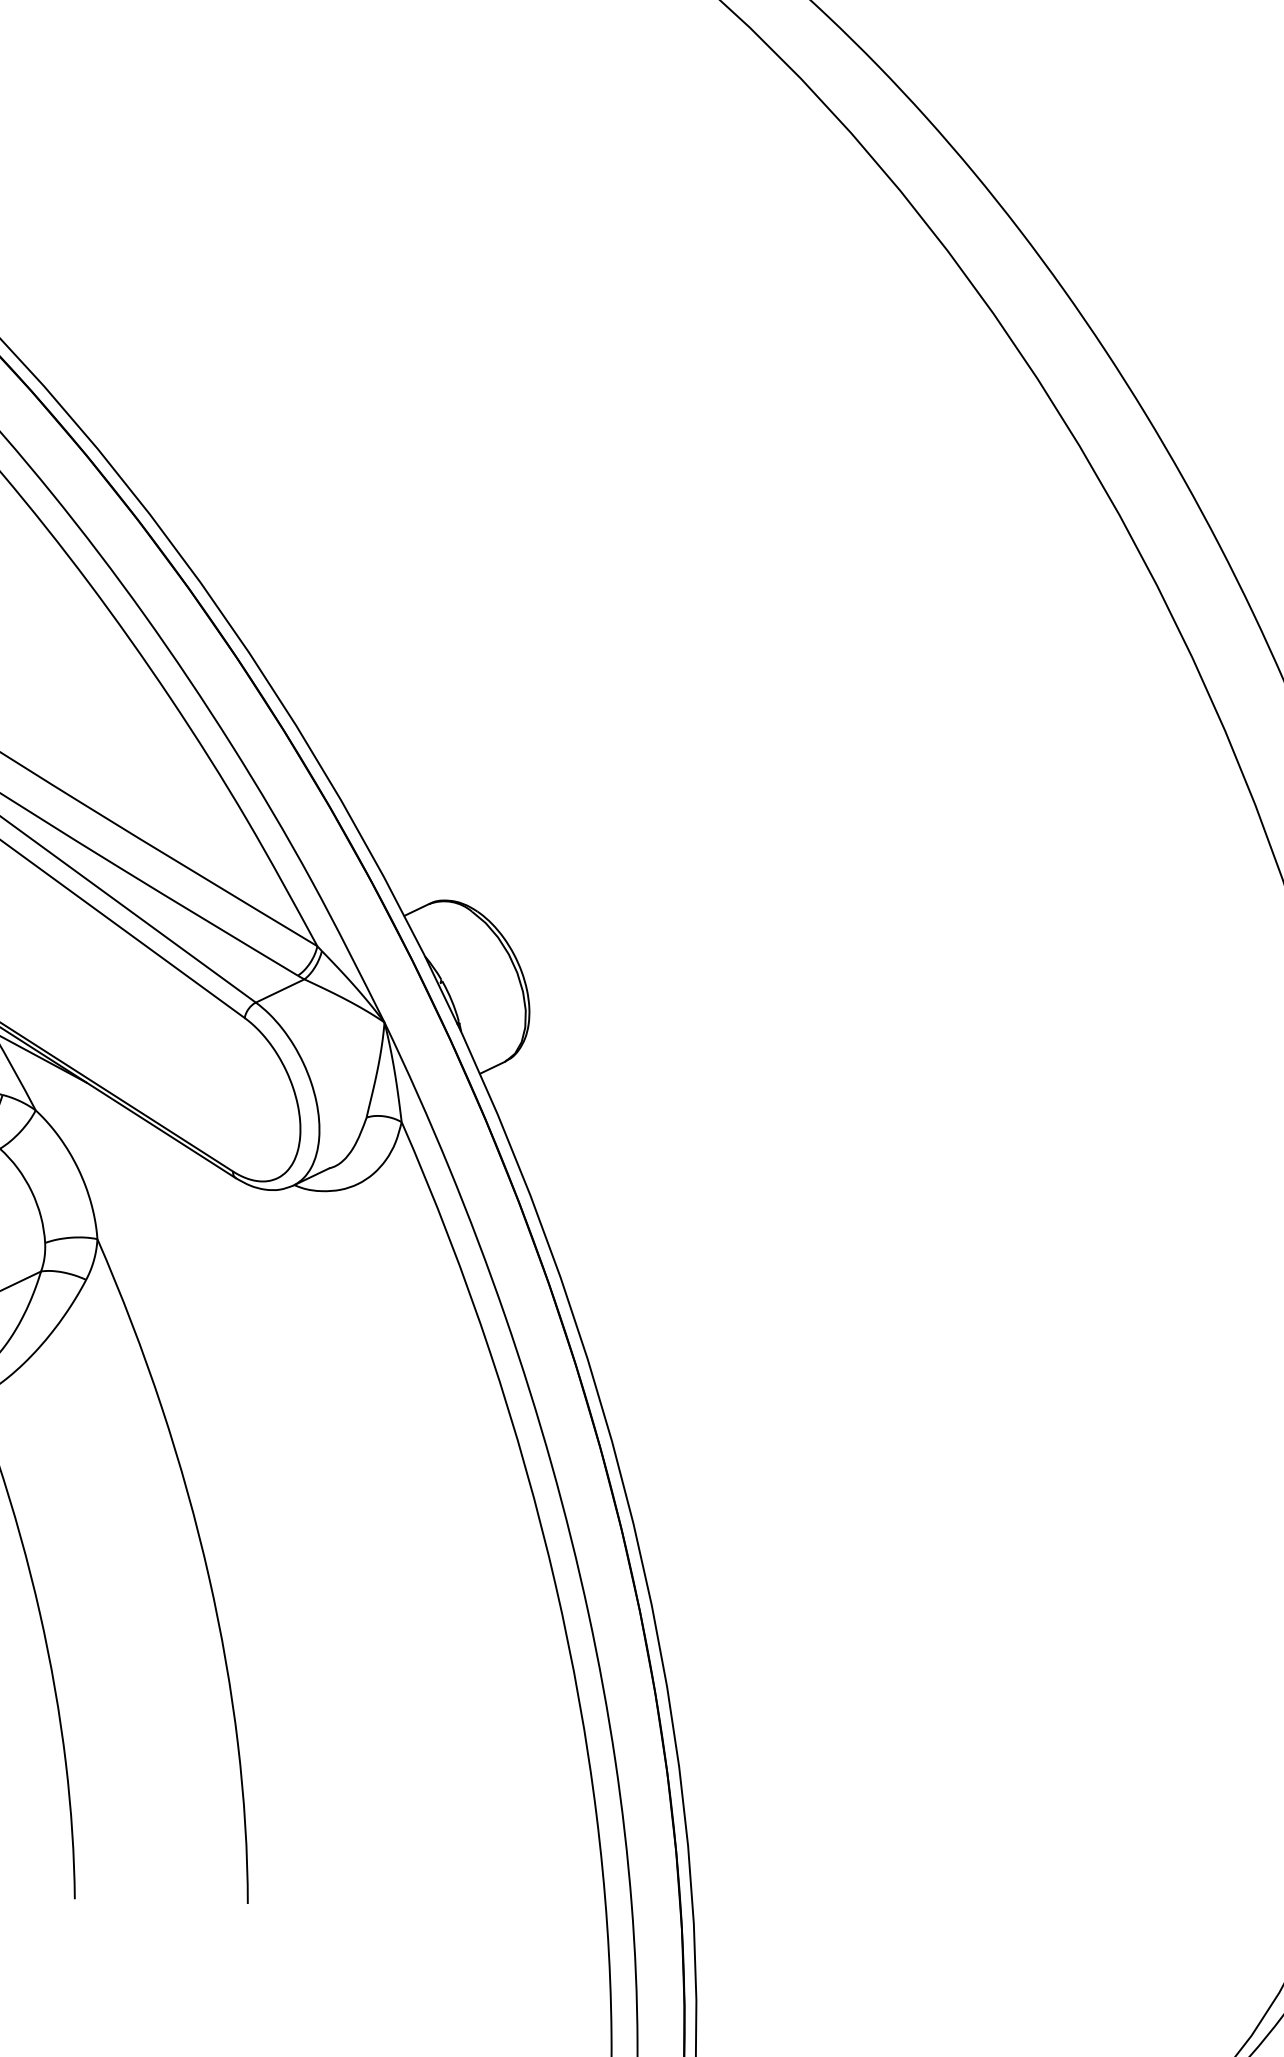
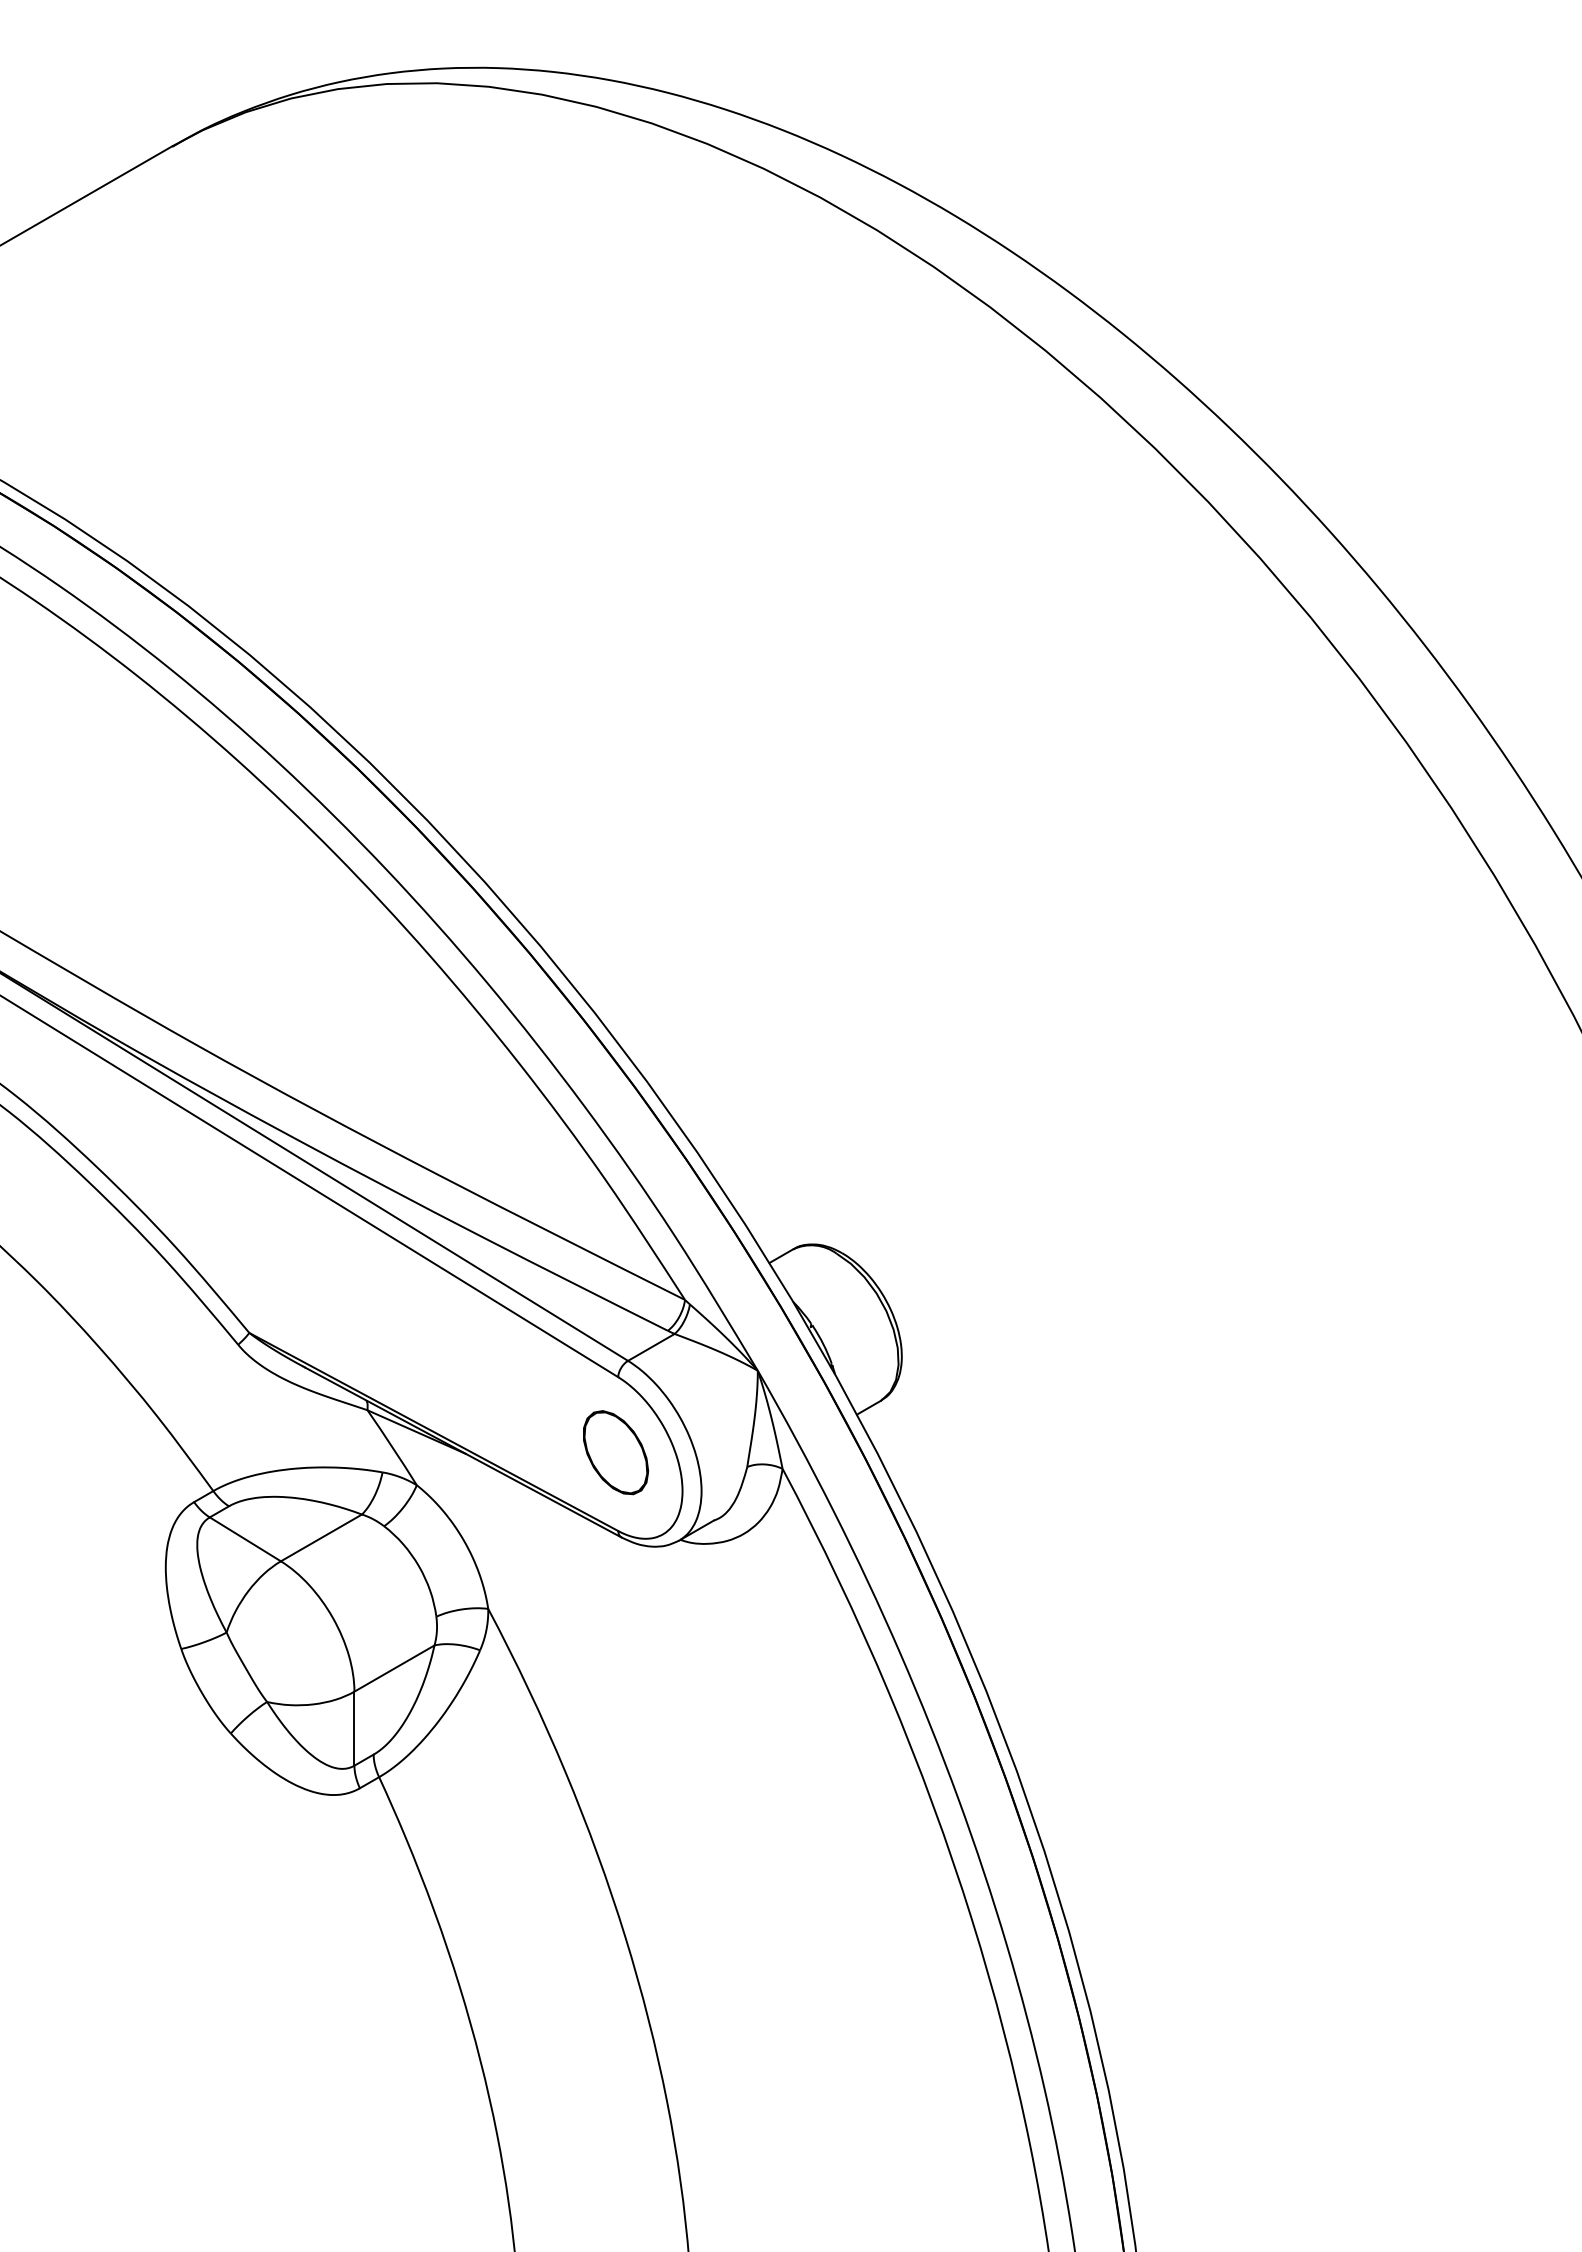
part: (237, 1093) -> (616, 1452), added

